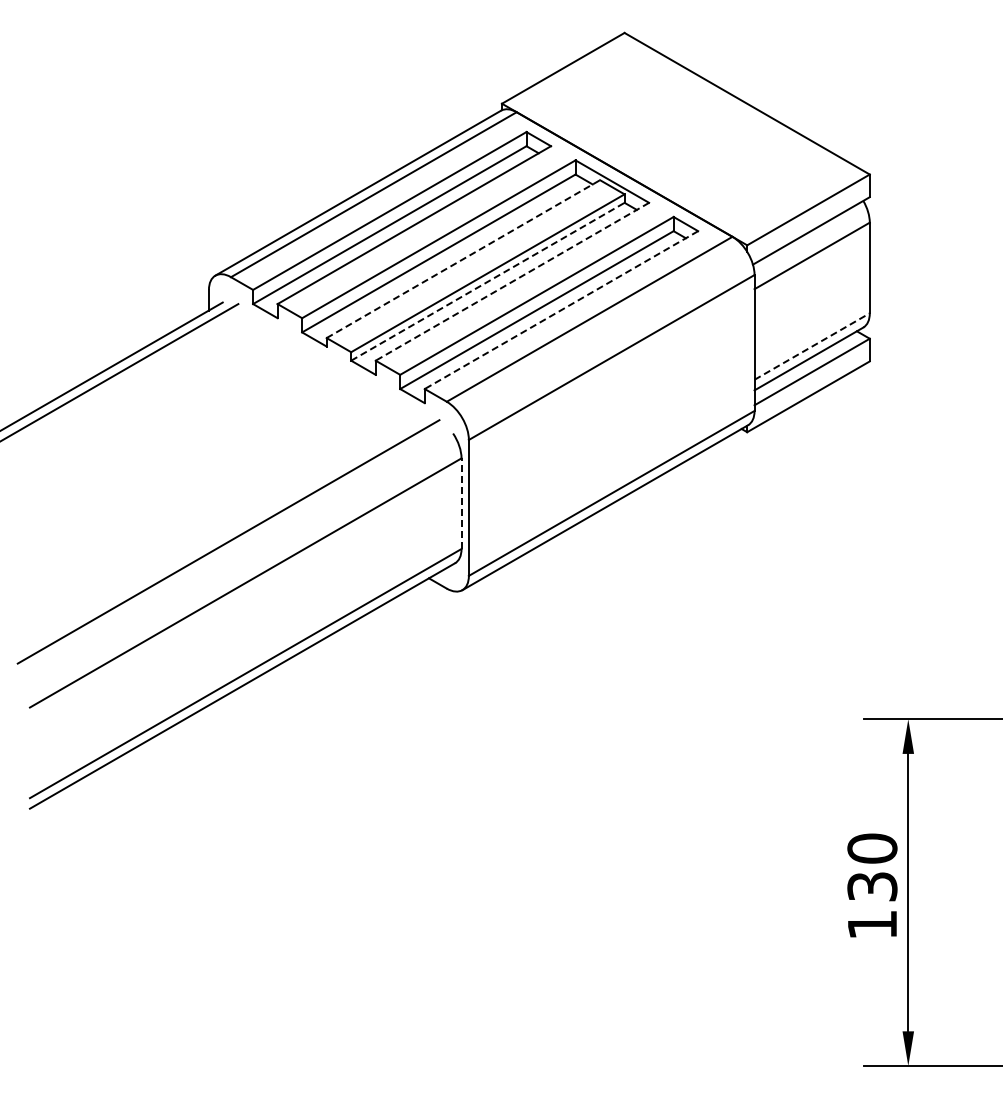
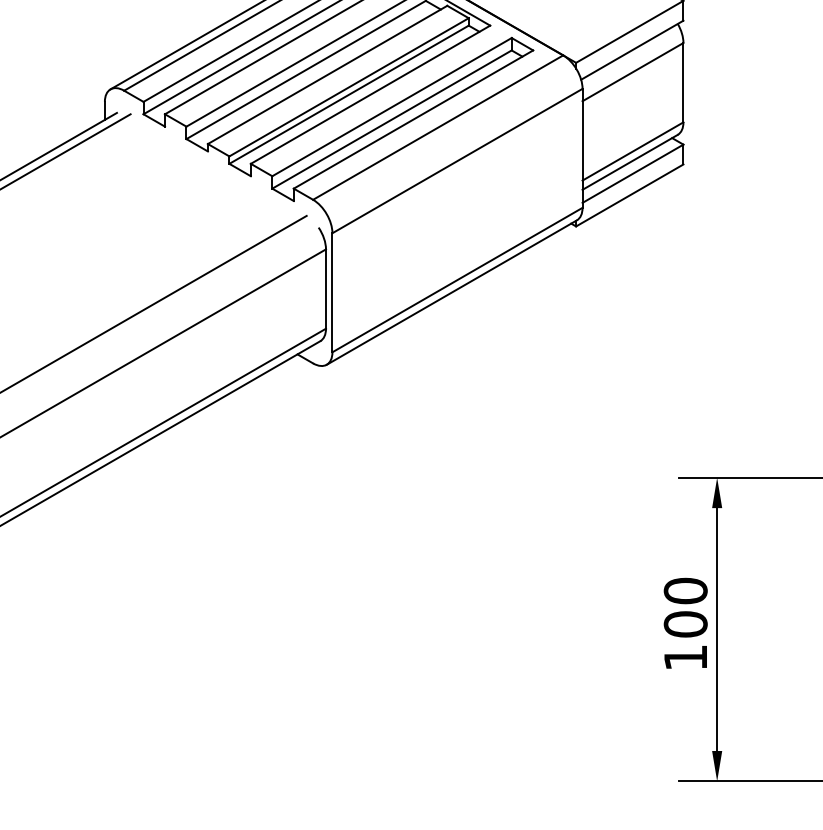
line: (463, 259) -> (327, 75), dashed -> solid
line: (487, 281) -> (348, 94), dashed -> solid
line: (512, 281) -> (370, 94), dashed -> solid
line: (561, 310) -> (413, 119), dashed -> solid
line: (812, 346) -> (633, 151), dashed -> solid
line: (461, 503) -> (325, 288), dashed -> solid
text: (872, 886) -> (685, 624), 130 -> 100

